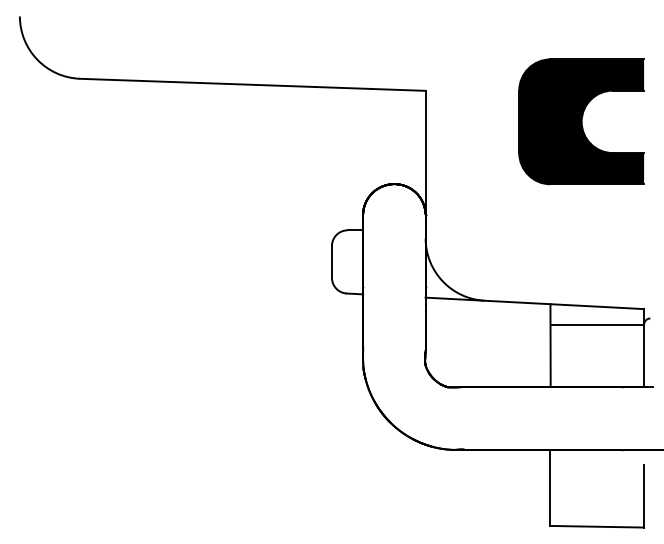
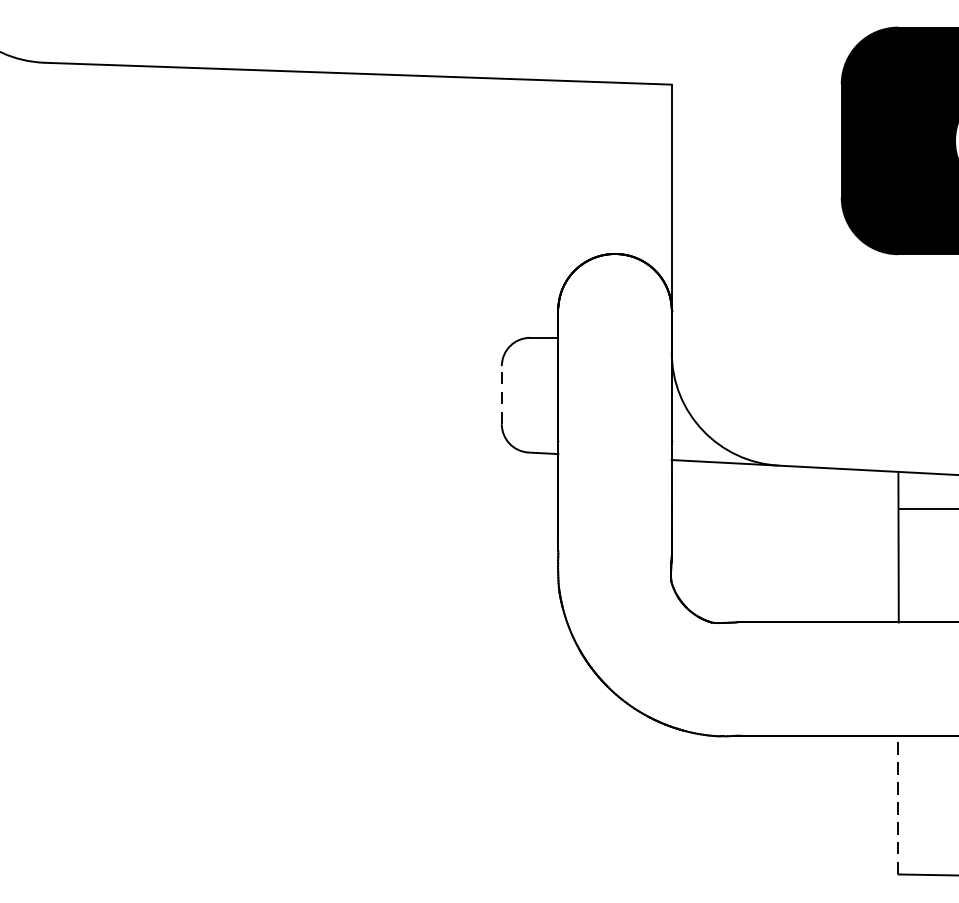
line: (332, 261) -> (502, 394), solid -> dashed
line: (550, 487) -> (898, 804), solid -> dashed

